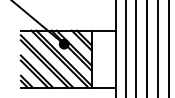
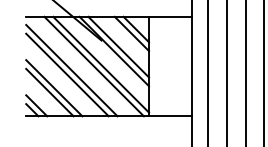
fill: (63, 43) -> (100, 39), removed

